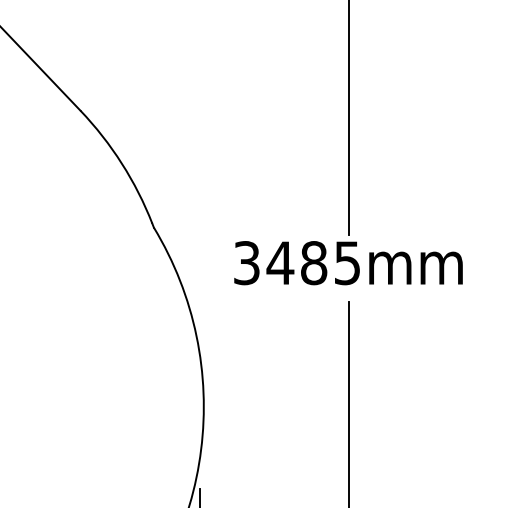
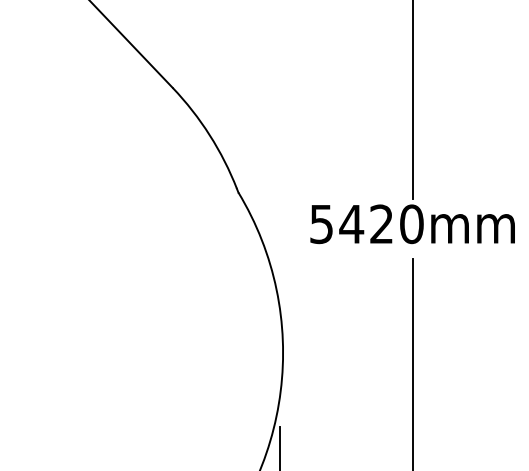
text: (296, 263) -> (366, 224), 3485mm -> 5420mm

